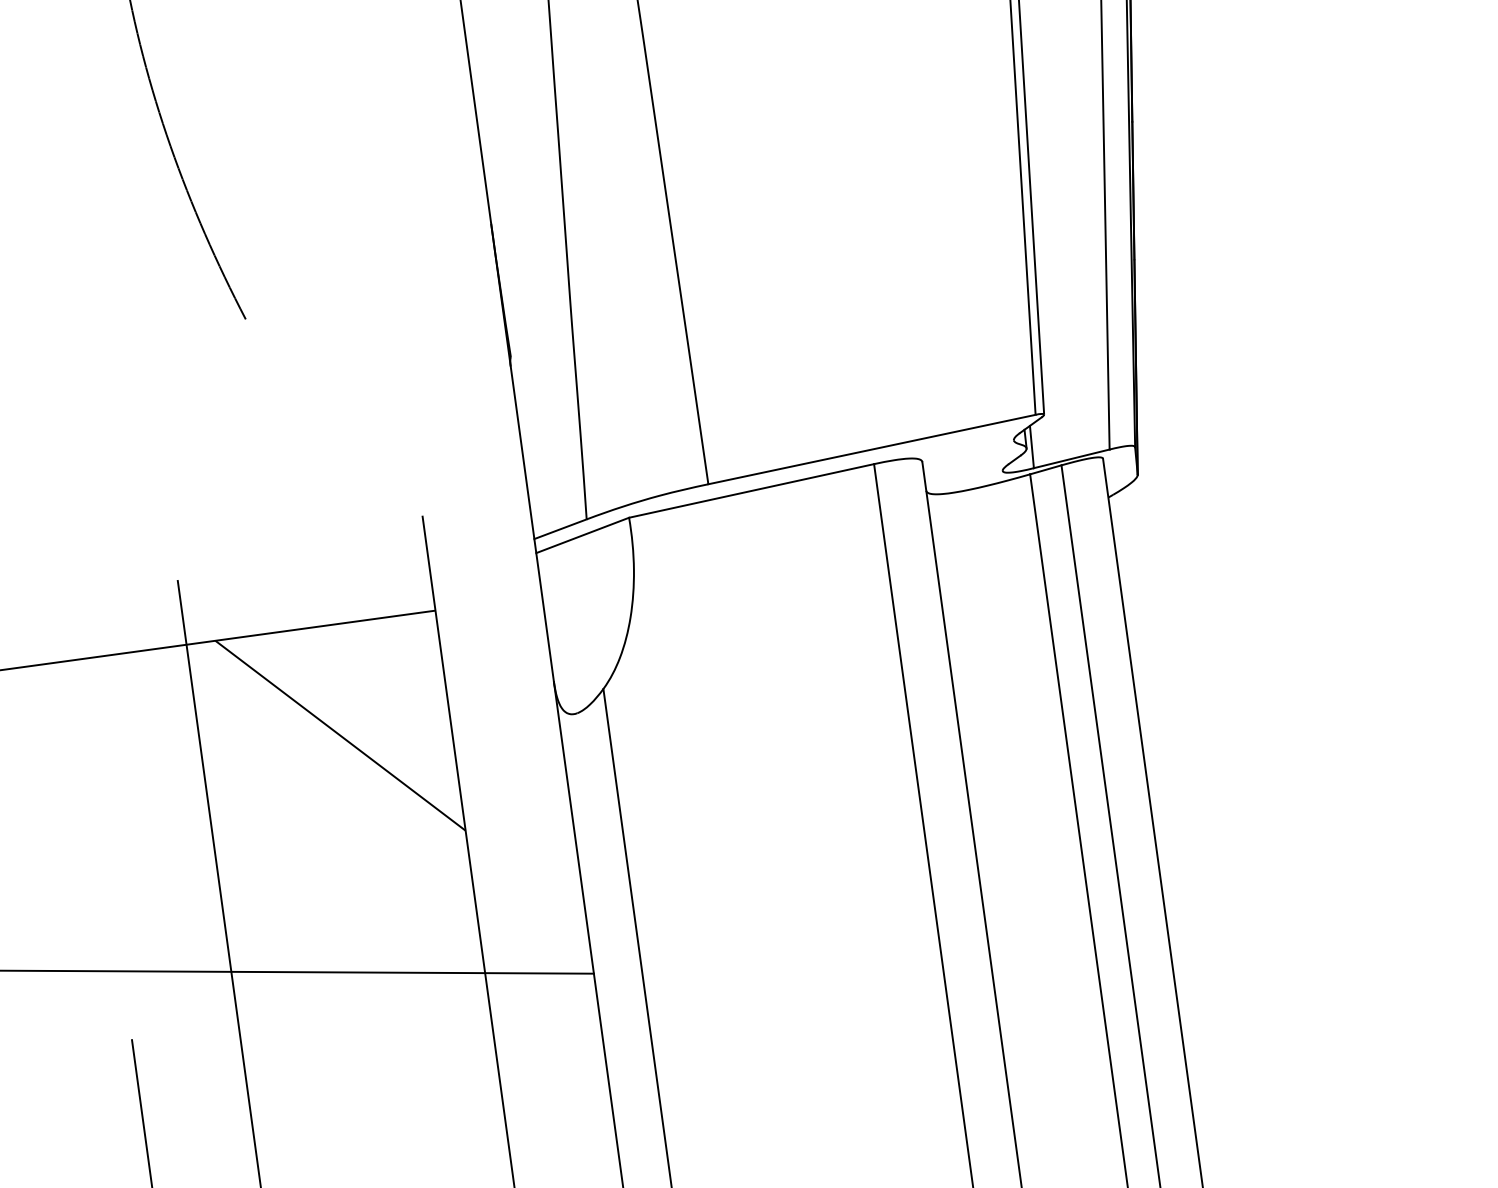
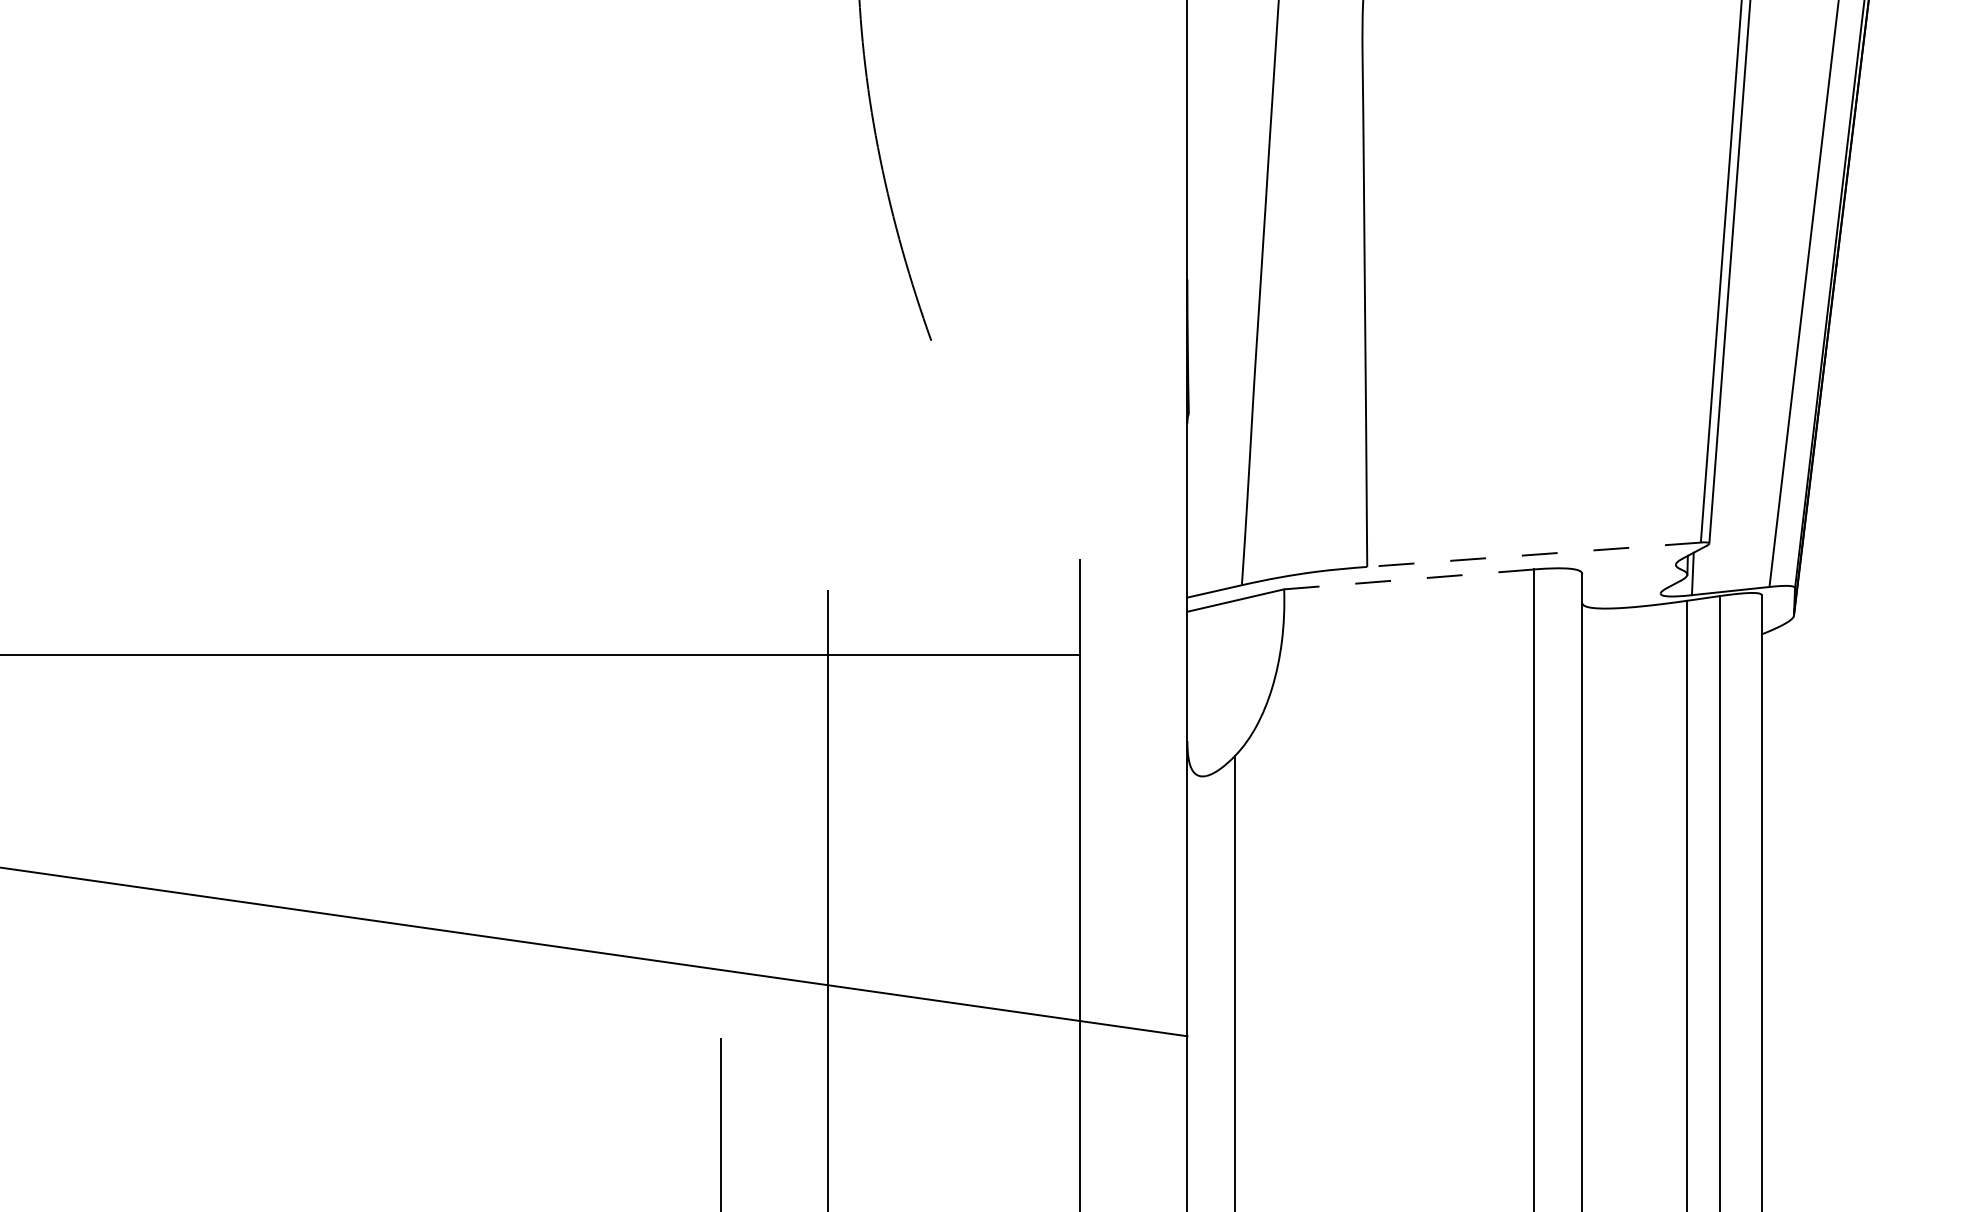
line: (871, 449) -> (1533, 554), solid -> dashed
line: (750, 491) -> (1408, 579), solid -> dashed
line: (340, 736) -> (968, 766), removed

